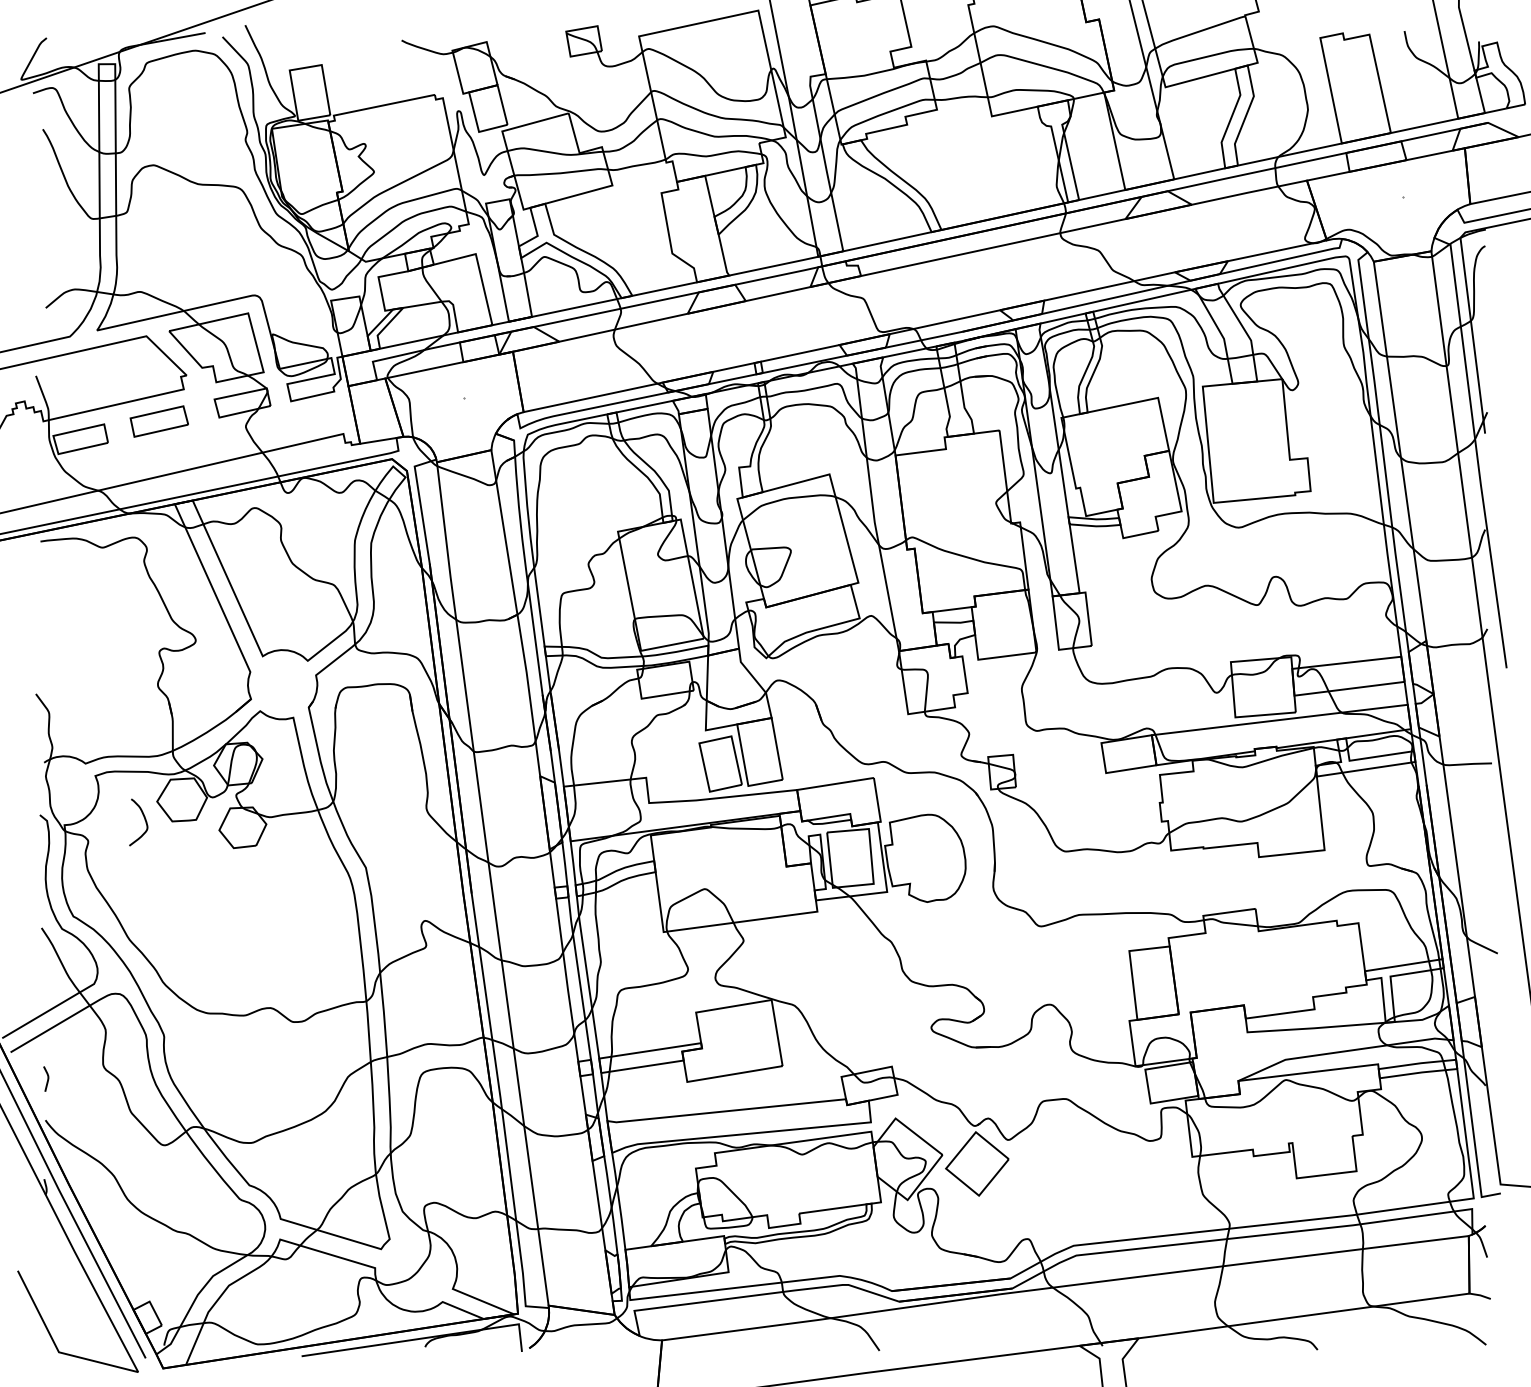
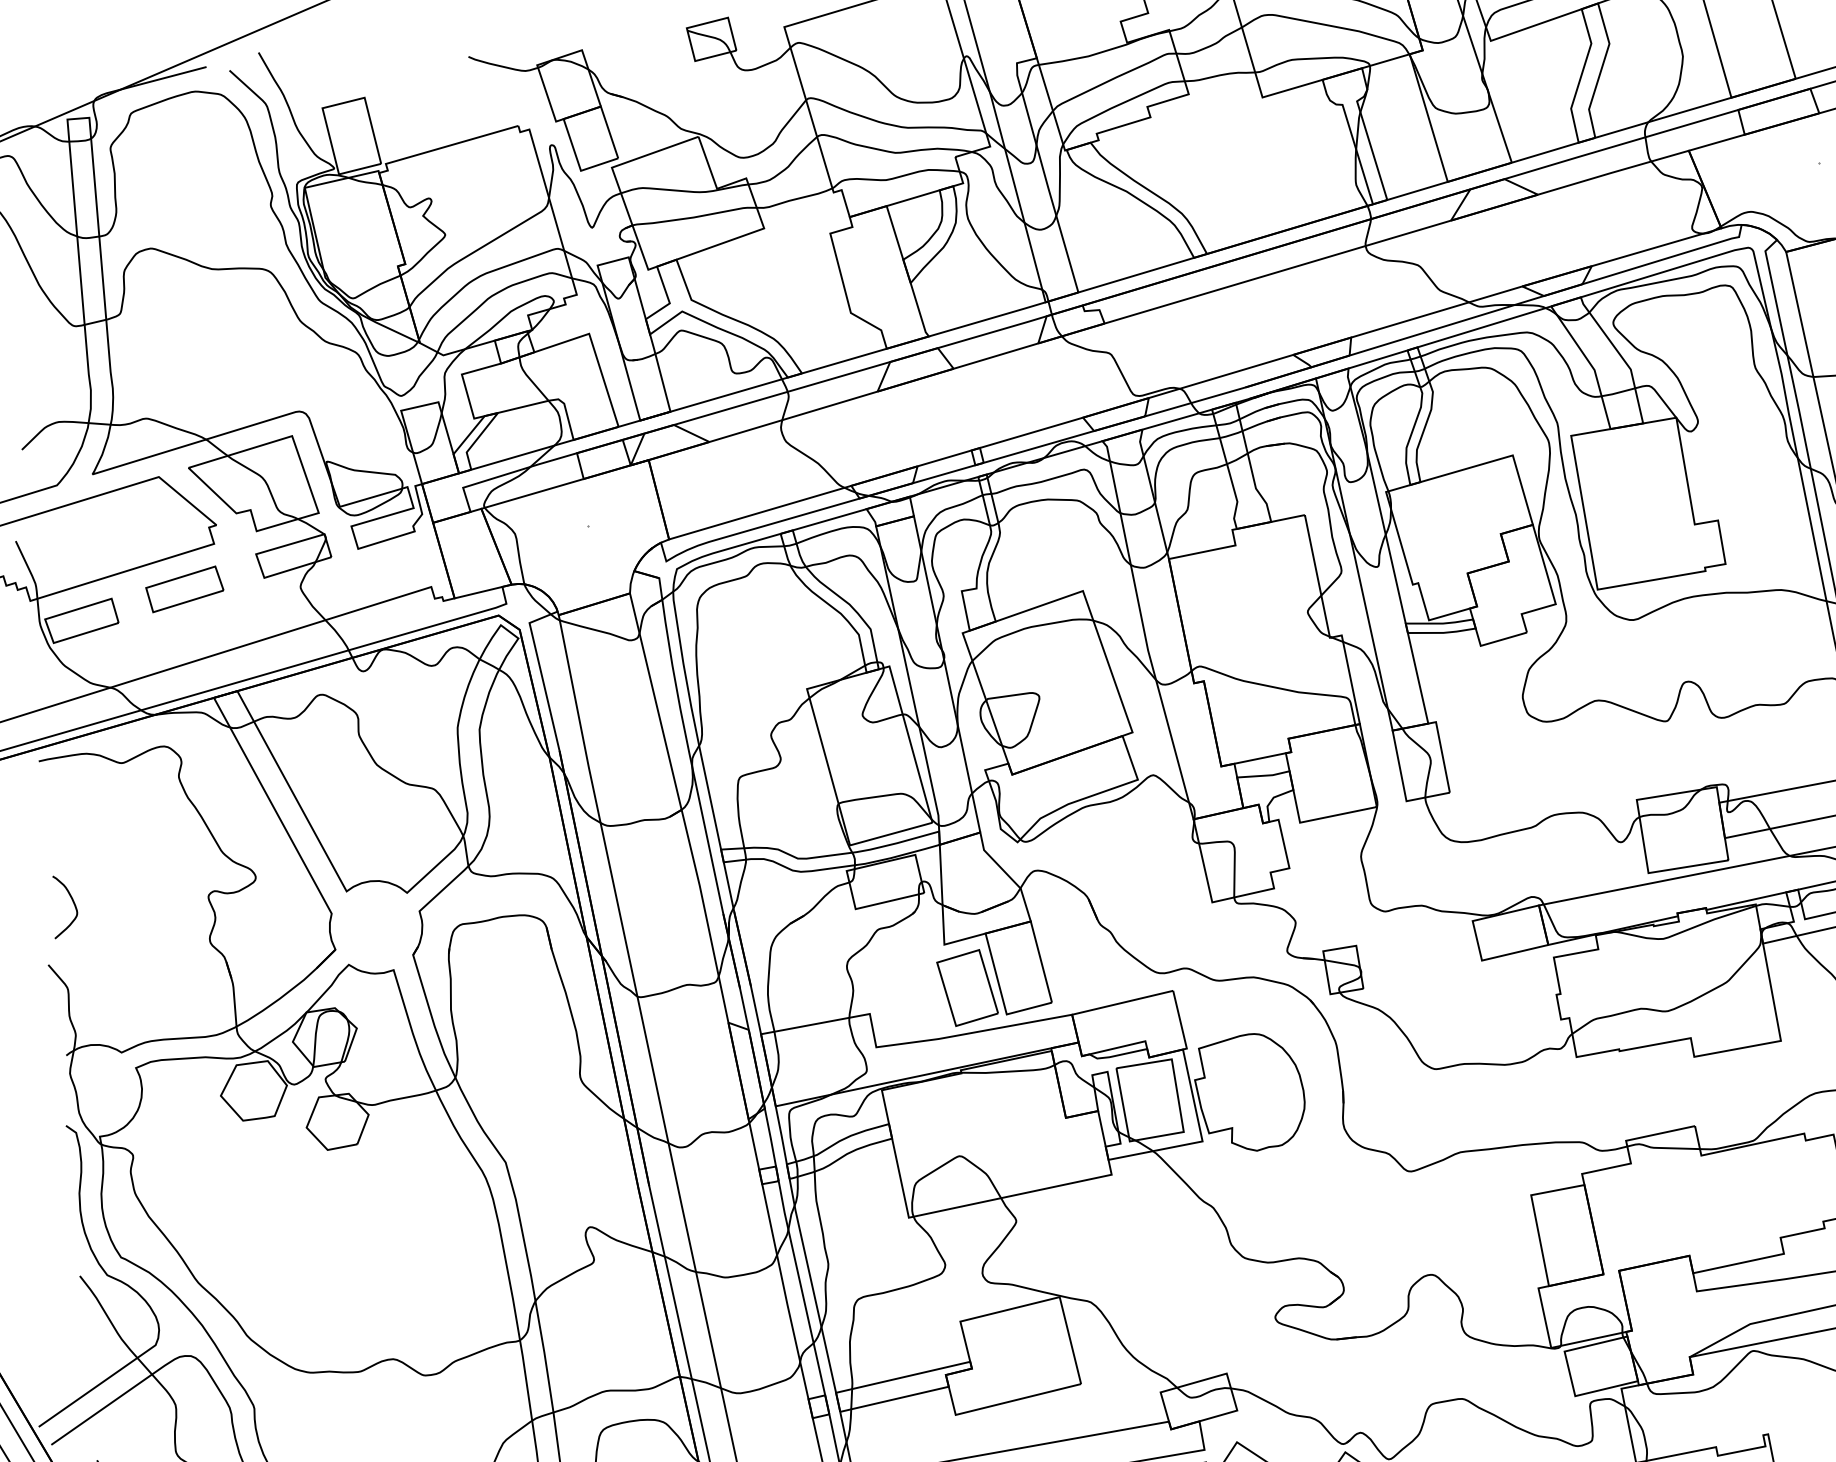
curve: (144, 820) -> (72, 903), moved

